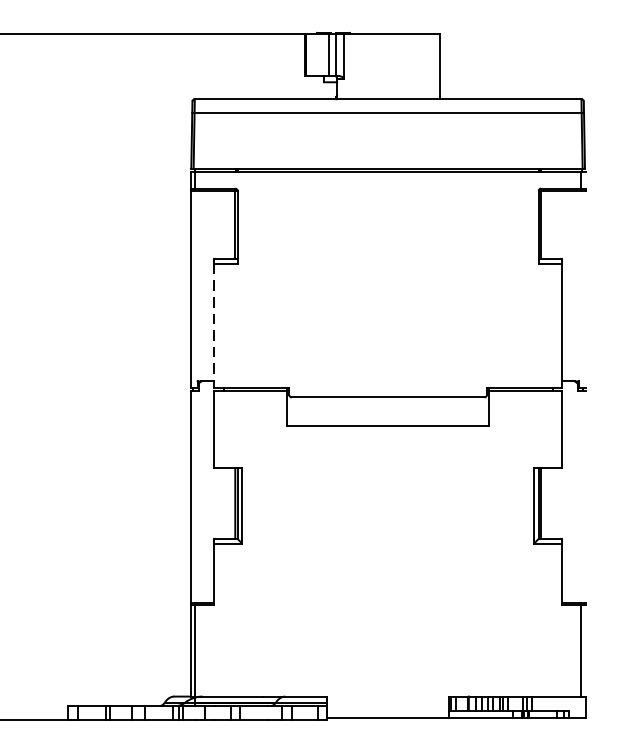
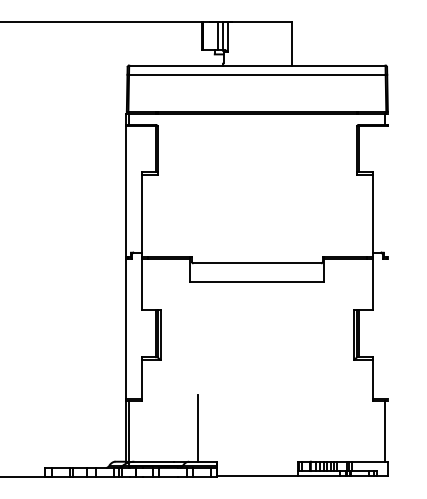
line: (213, 326) -> (141, 216), dashed -> solid
line: (299, 644) -> (198, 427), added

